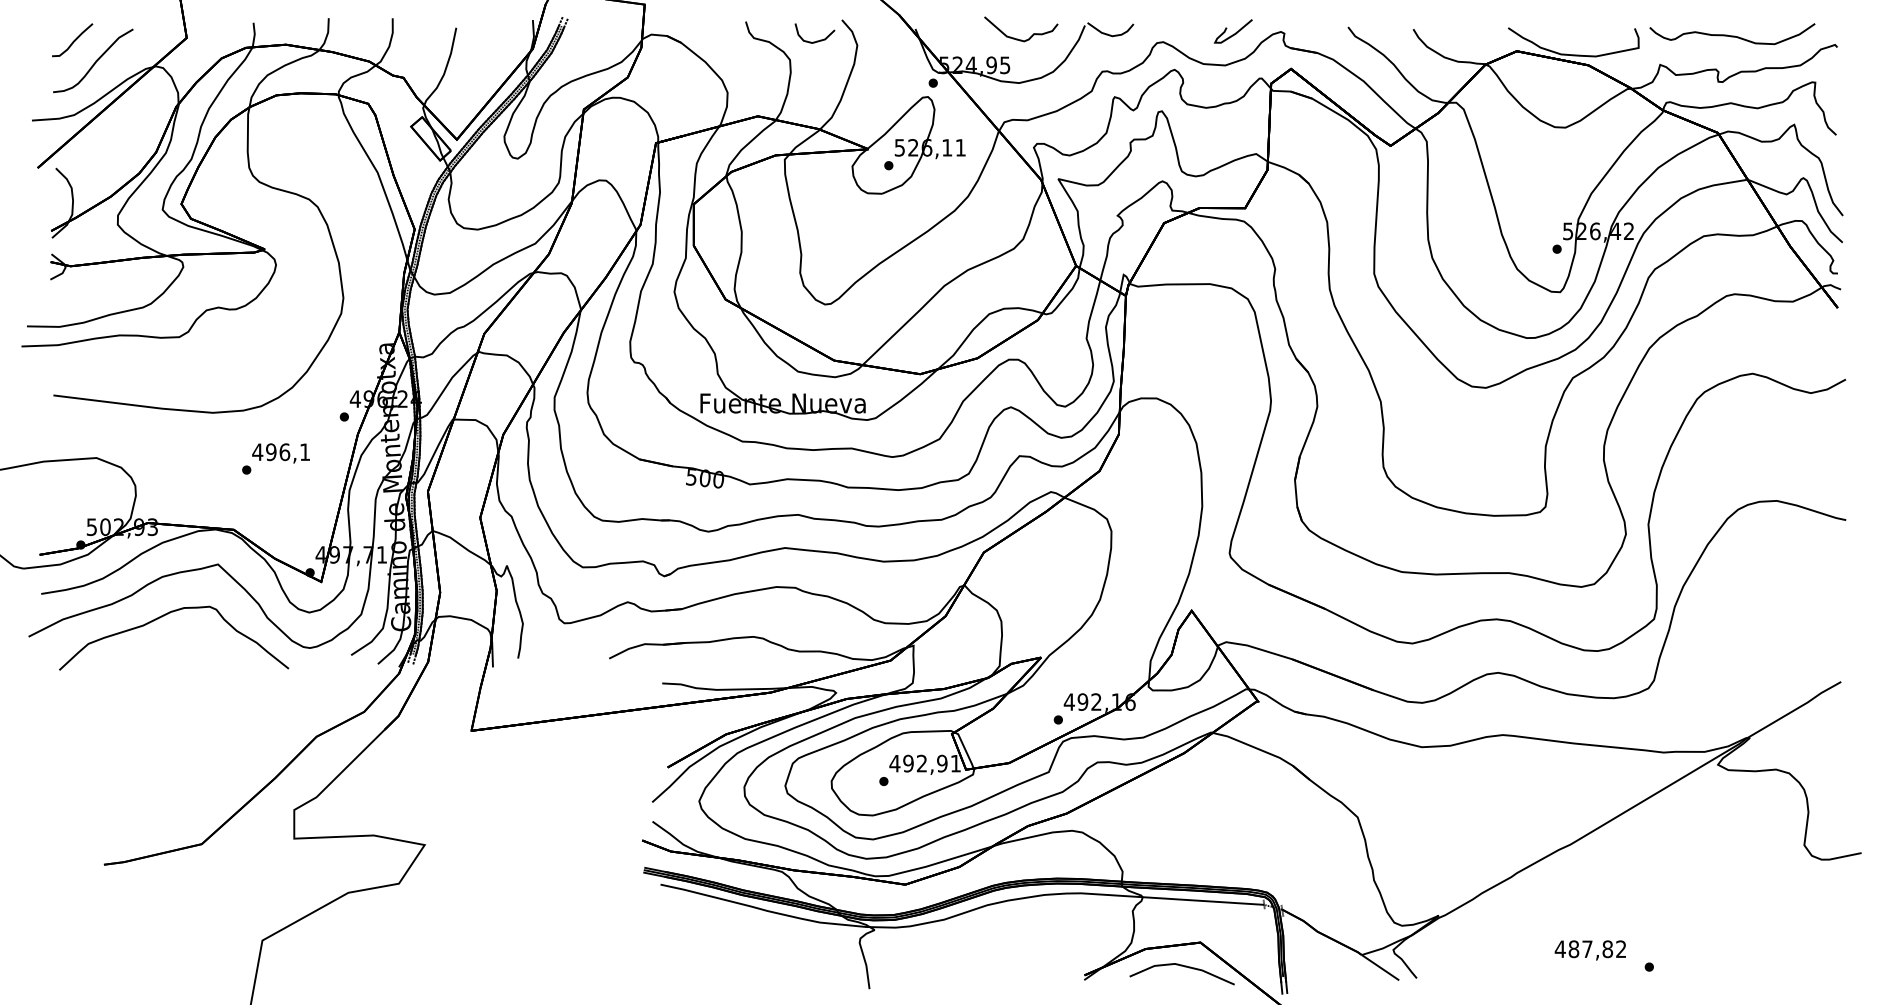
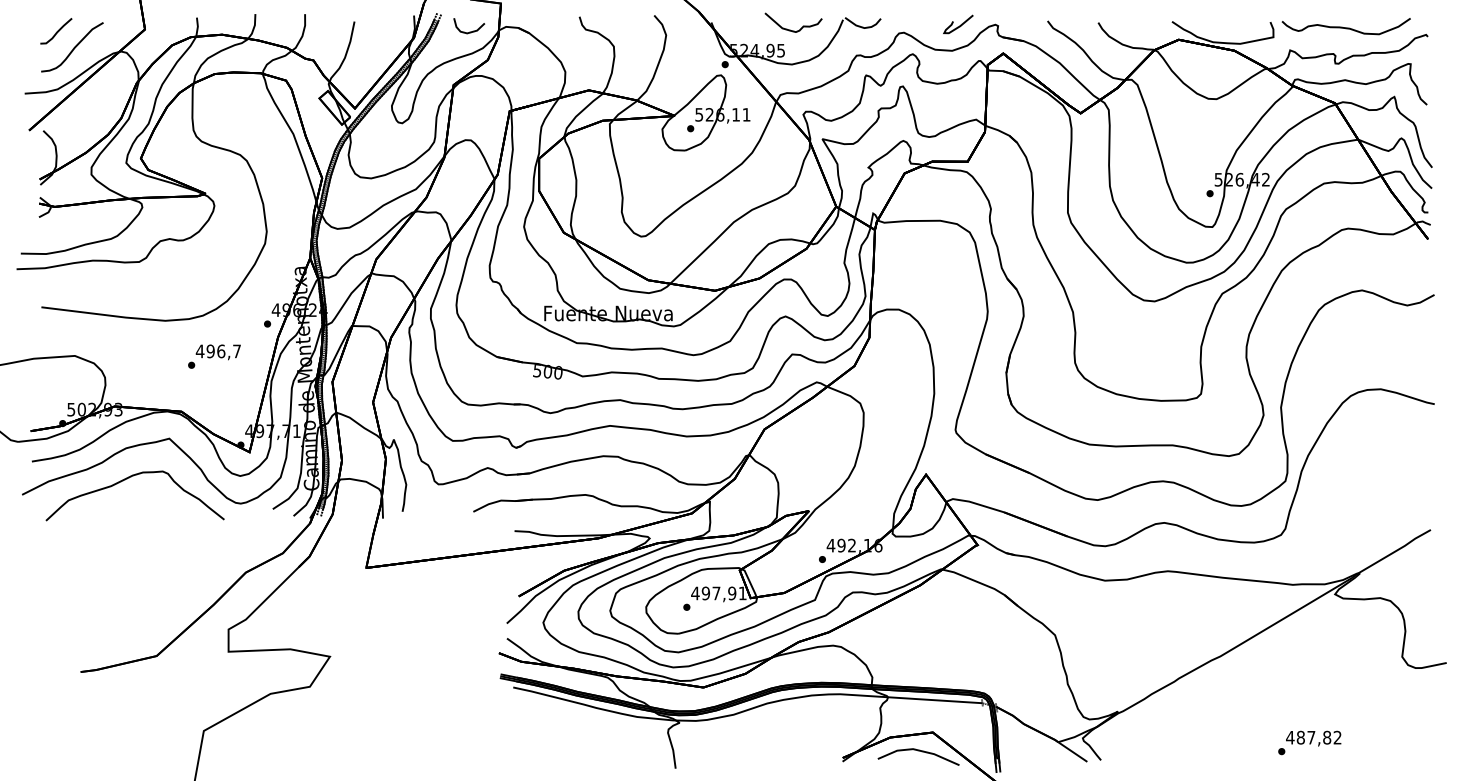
part: (816, 40) -> (470, 31), moved
text: (305, 451) -> (237, 350), 496,1 -> 496,7
text: (921, 763) -> (716, 593), 492,91 -> 497,91
text: (1589, 950) -> (1312, 738), moved

